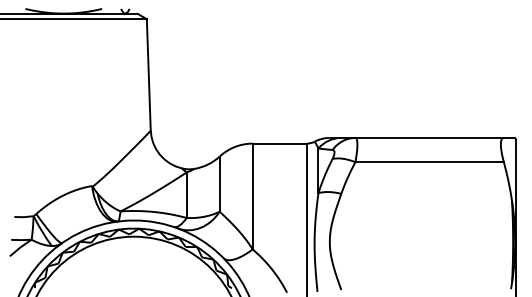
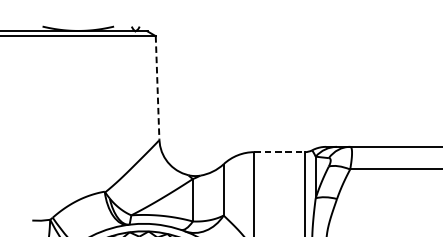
line: (148, 74) -> (157, 87), solid -> dashed
line: (280, 143) -> (280, 152), solid -> dashed

